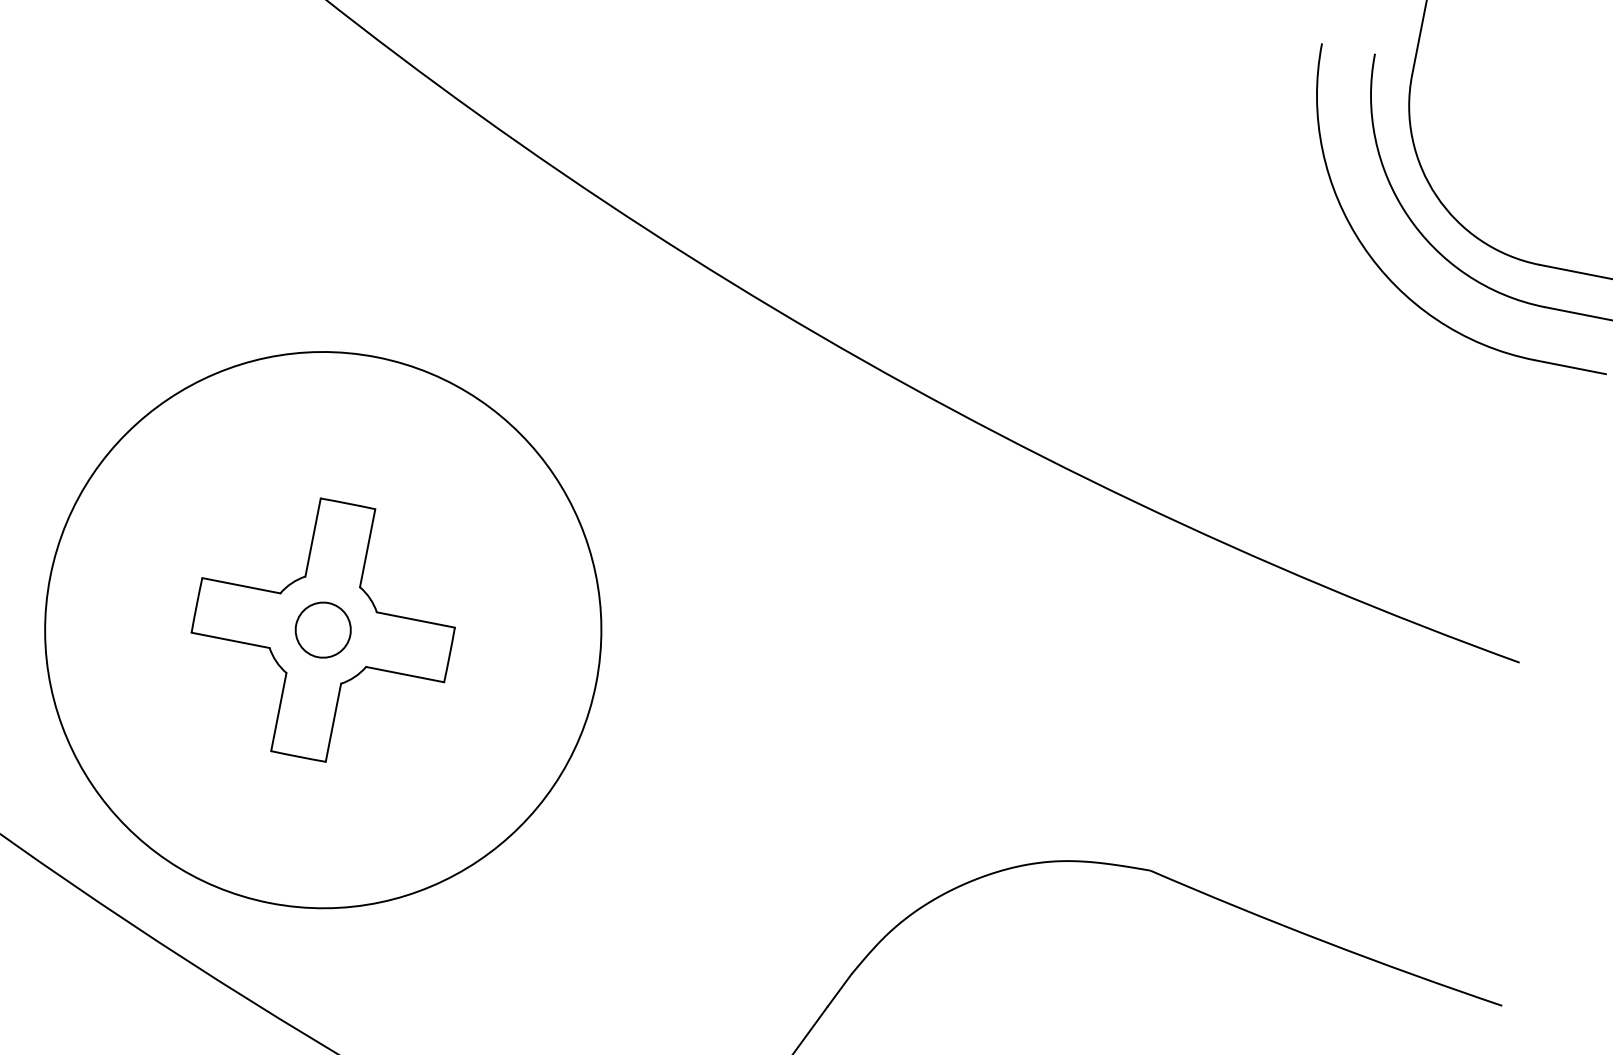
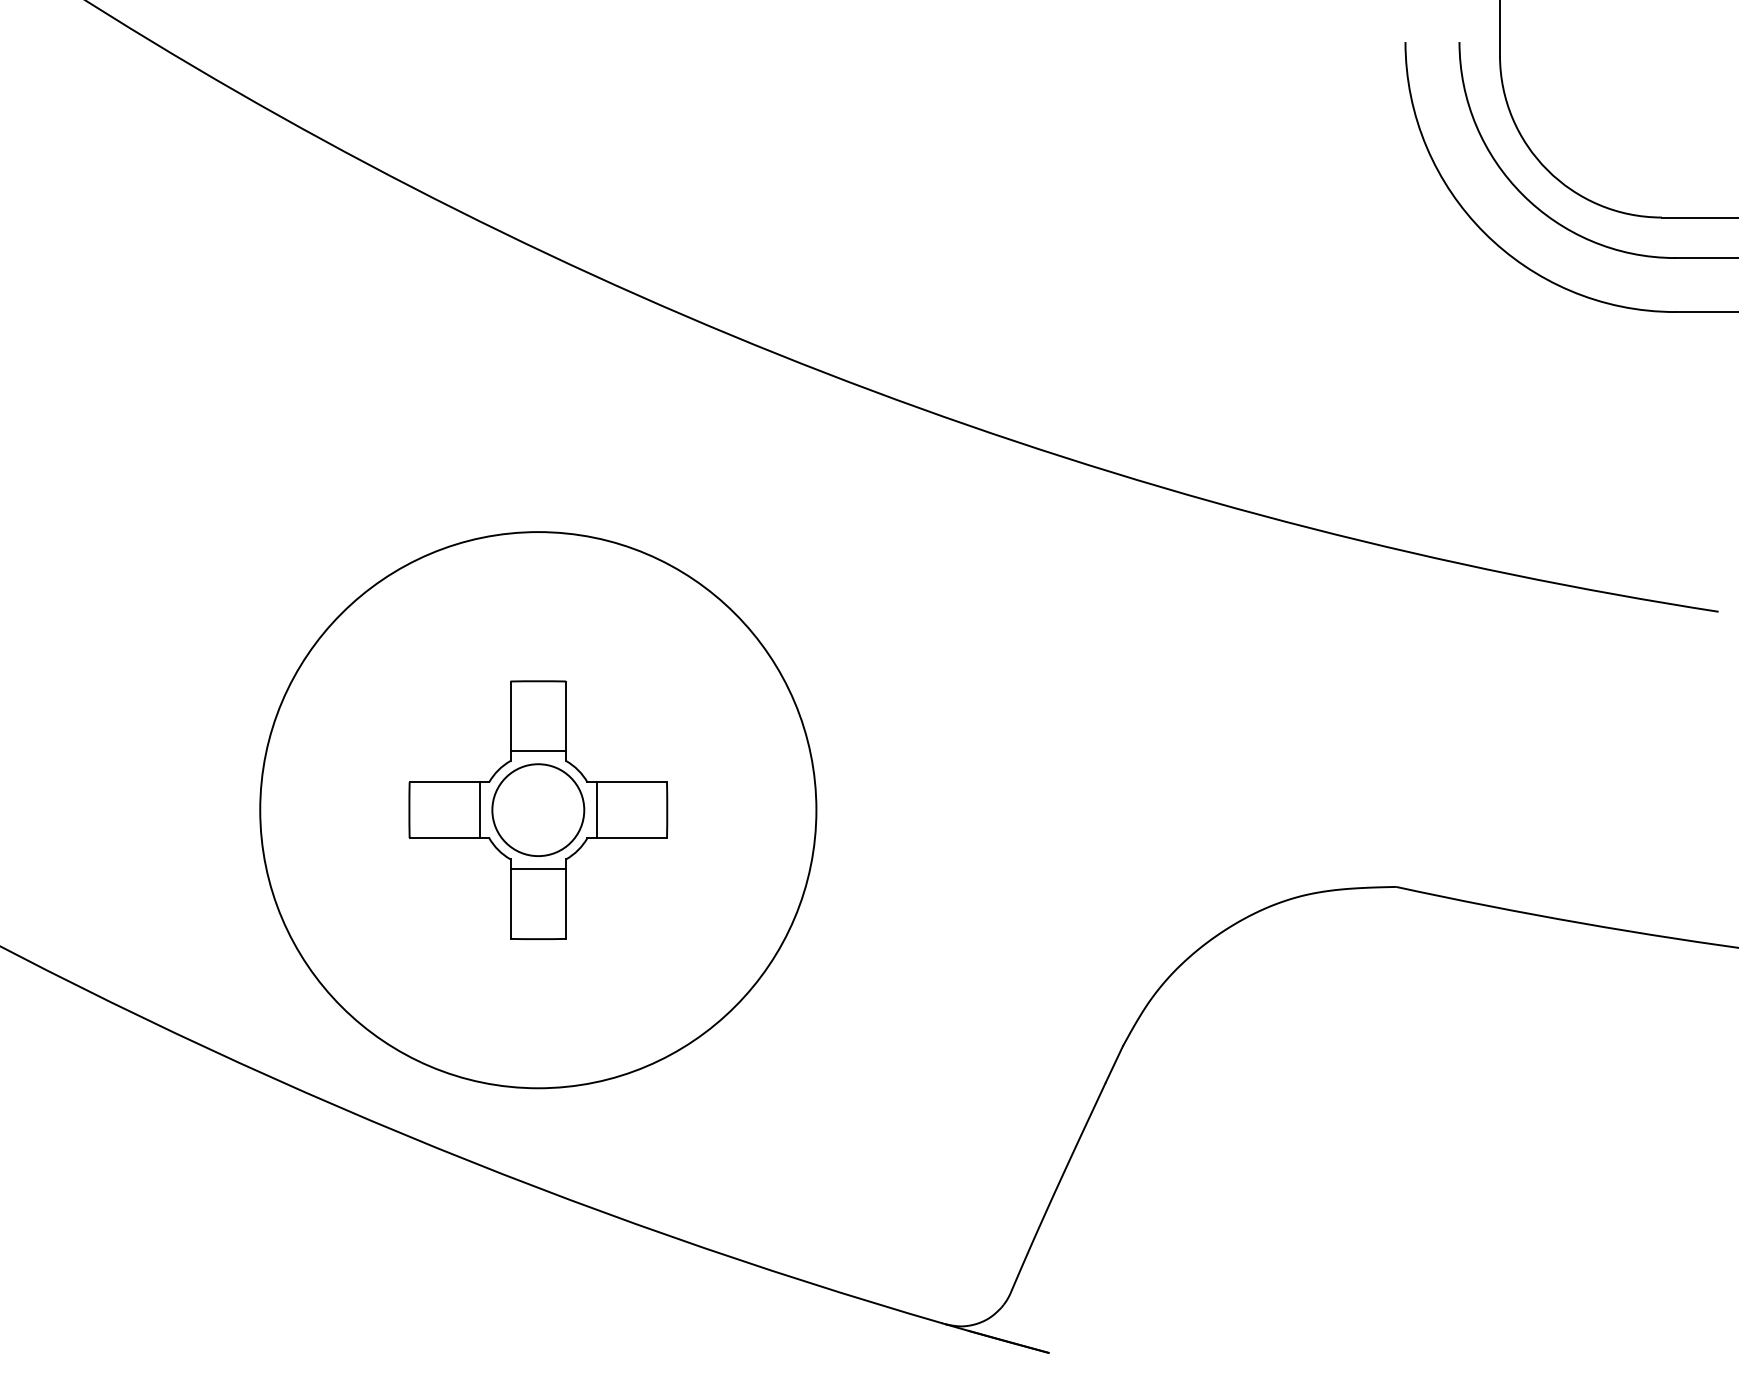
line: (334, 572) -> (538, 751), added
line: (265, 619) -> (479, 810), added
circle: (323, 630) -> (538, 810), size x1.67
line: (381, 641) -> (597, 810), added
line: (312, 688) -> (538, 869), added

